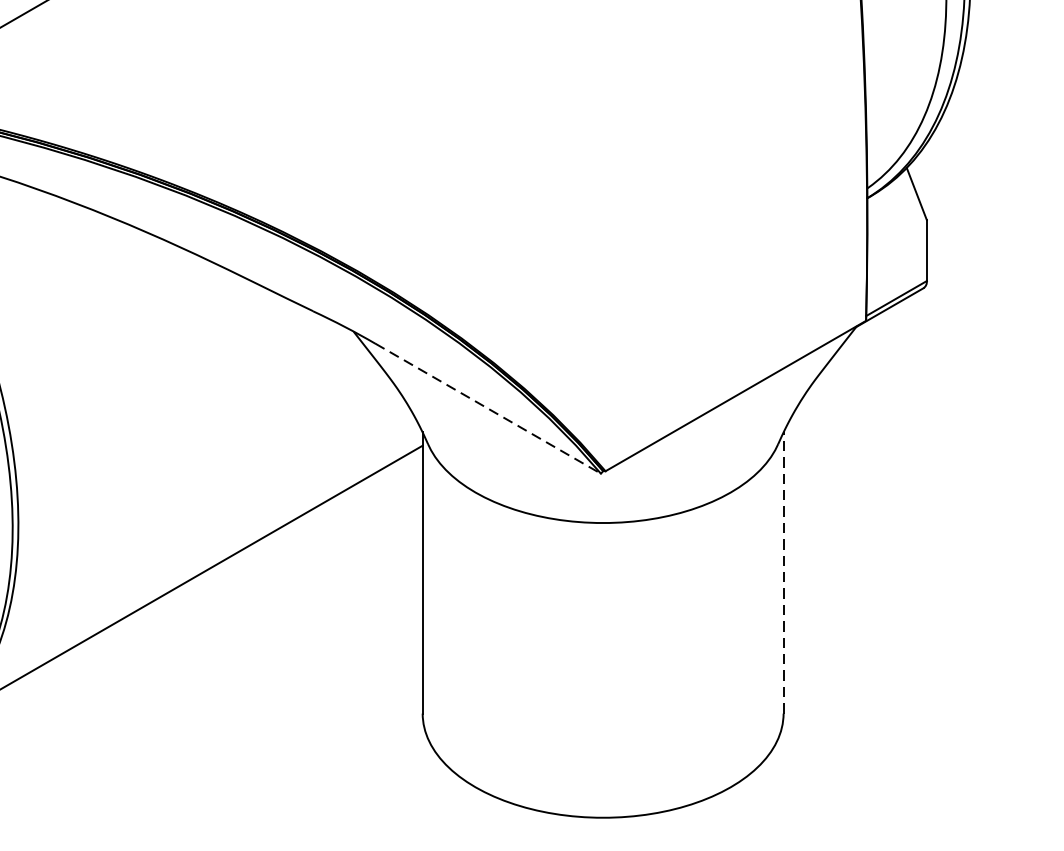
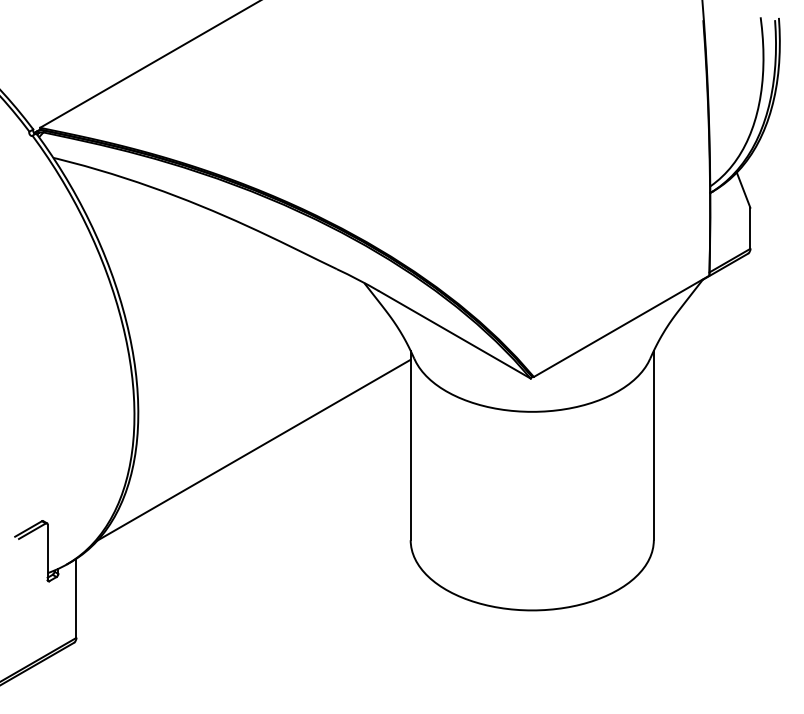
line: (487, 408) -> (454, 334), dashed -> solid
line: (783, 572) -> (653, 445), dashed -> solid

